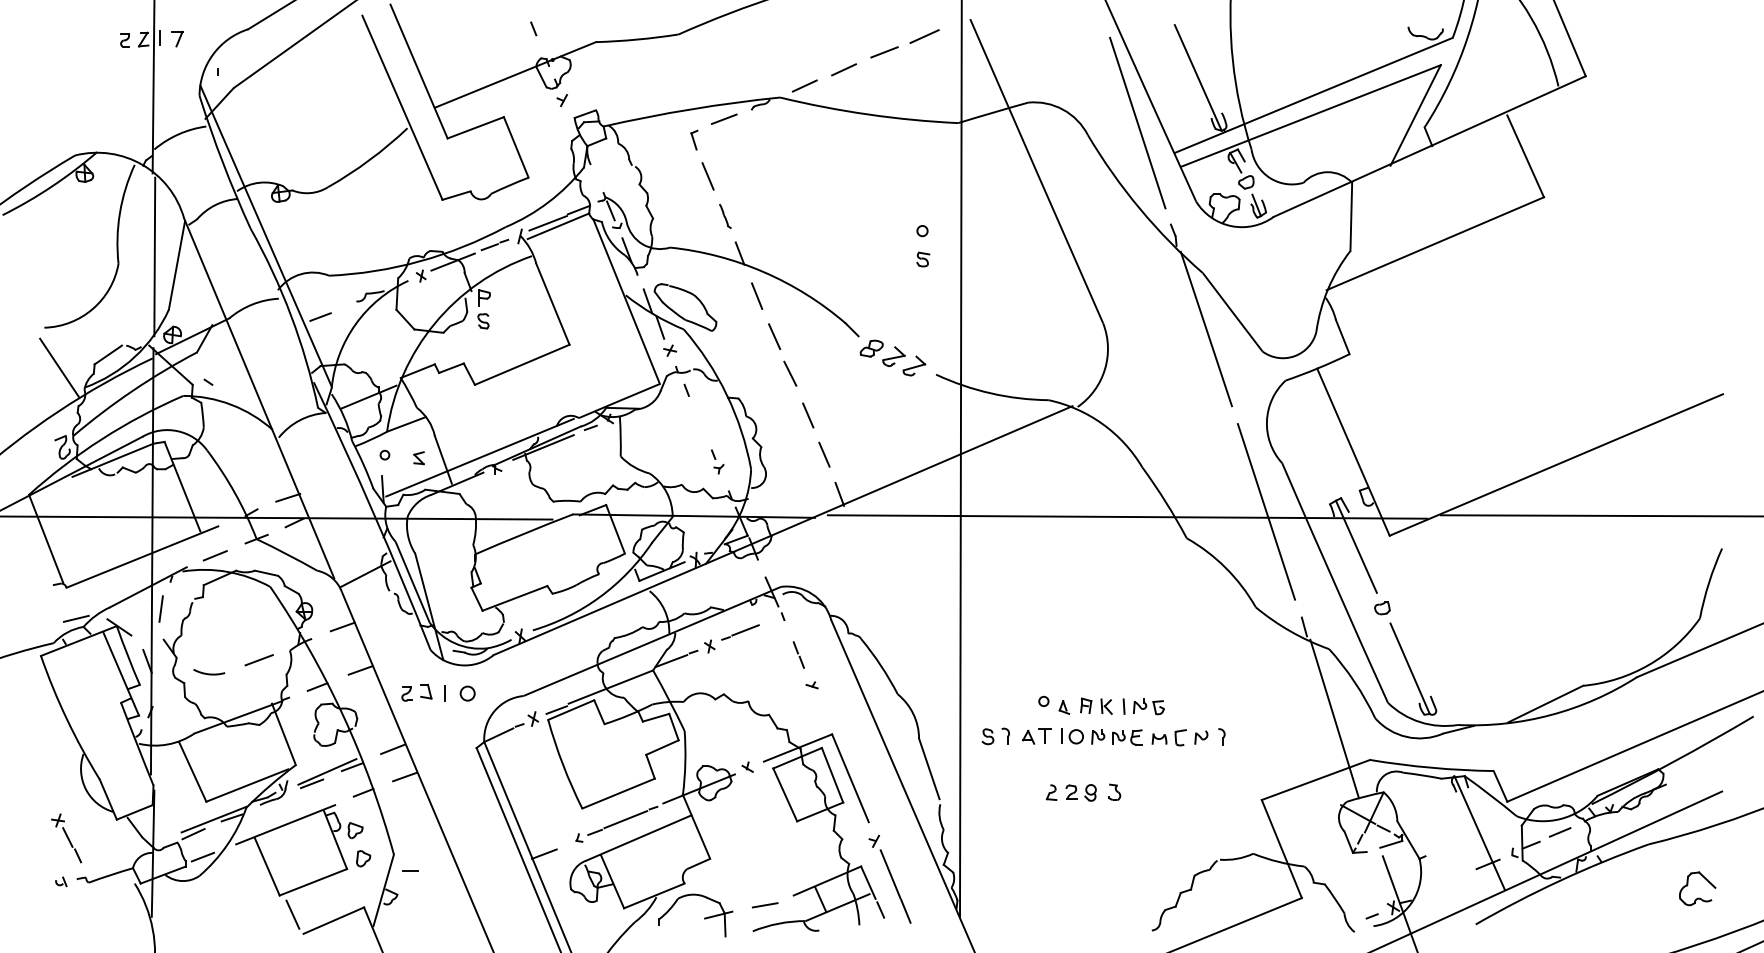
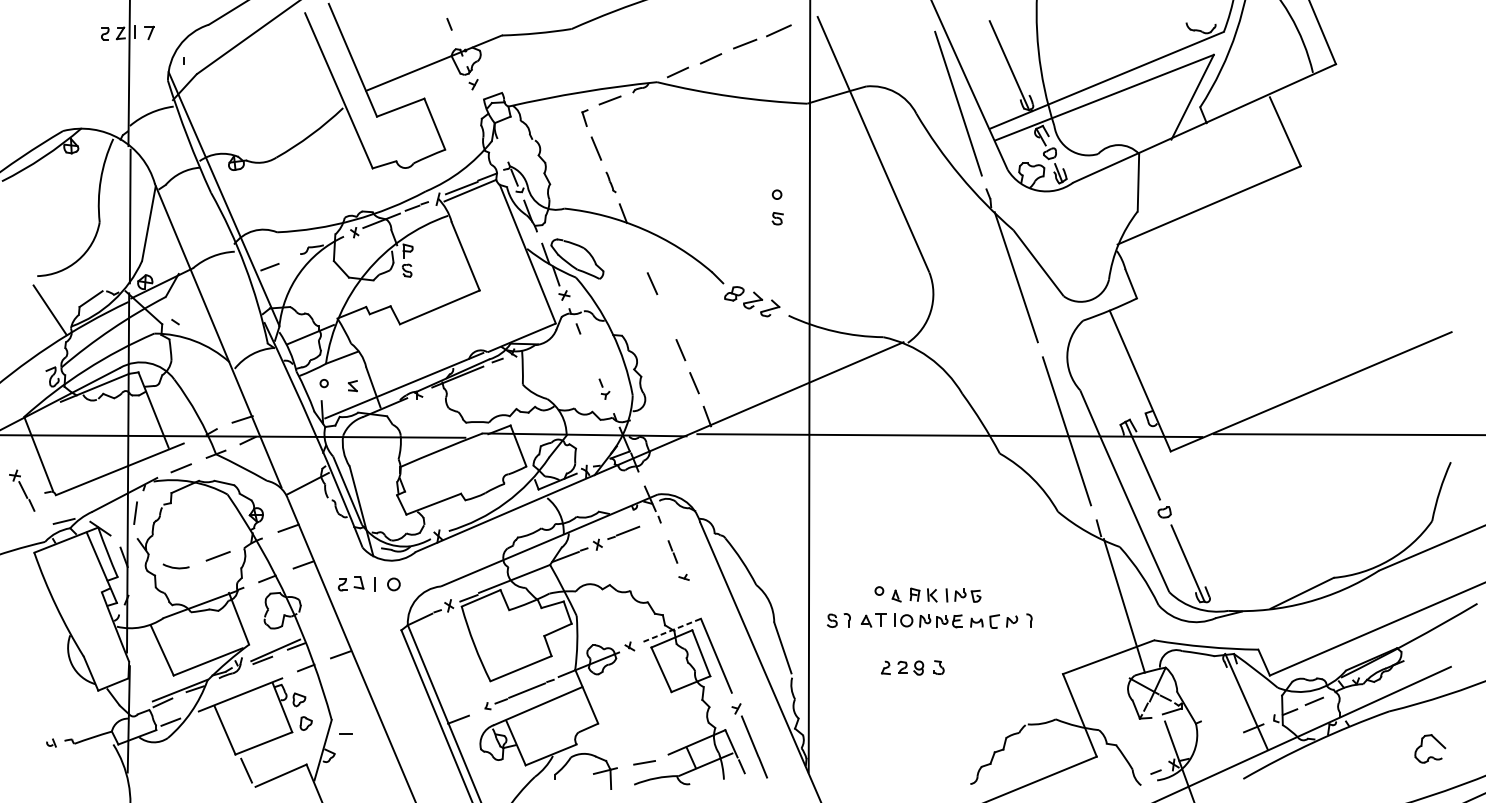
line: (756, 295) -> (637, 248), removed
line: (790, 373) -> (665, 314), removed
line: (393, 748) -> (331, 630), removed
line: (798, 748) -> (672, 630), solid -> dashed
part: (66, 838) -> (22, 490), moved

